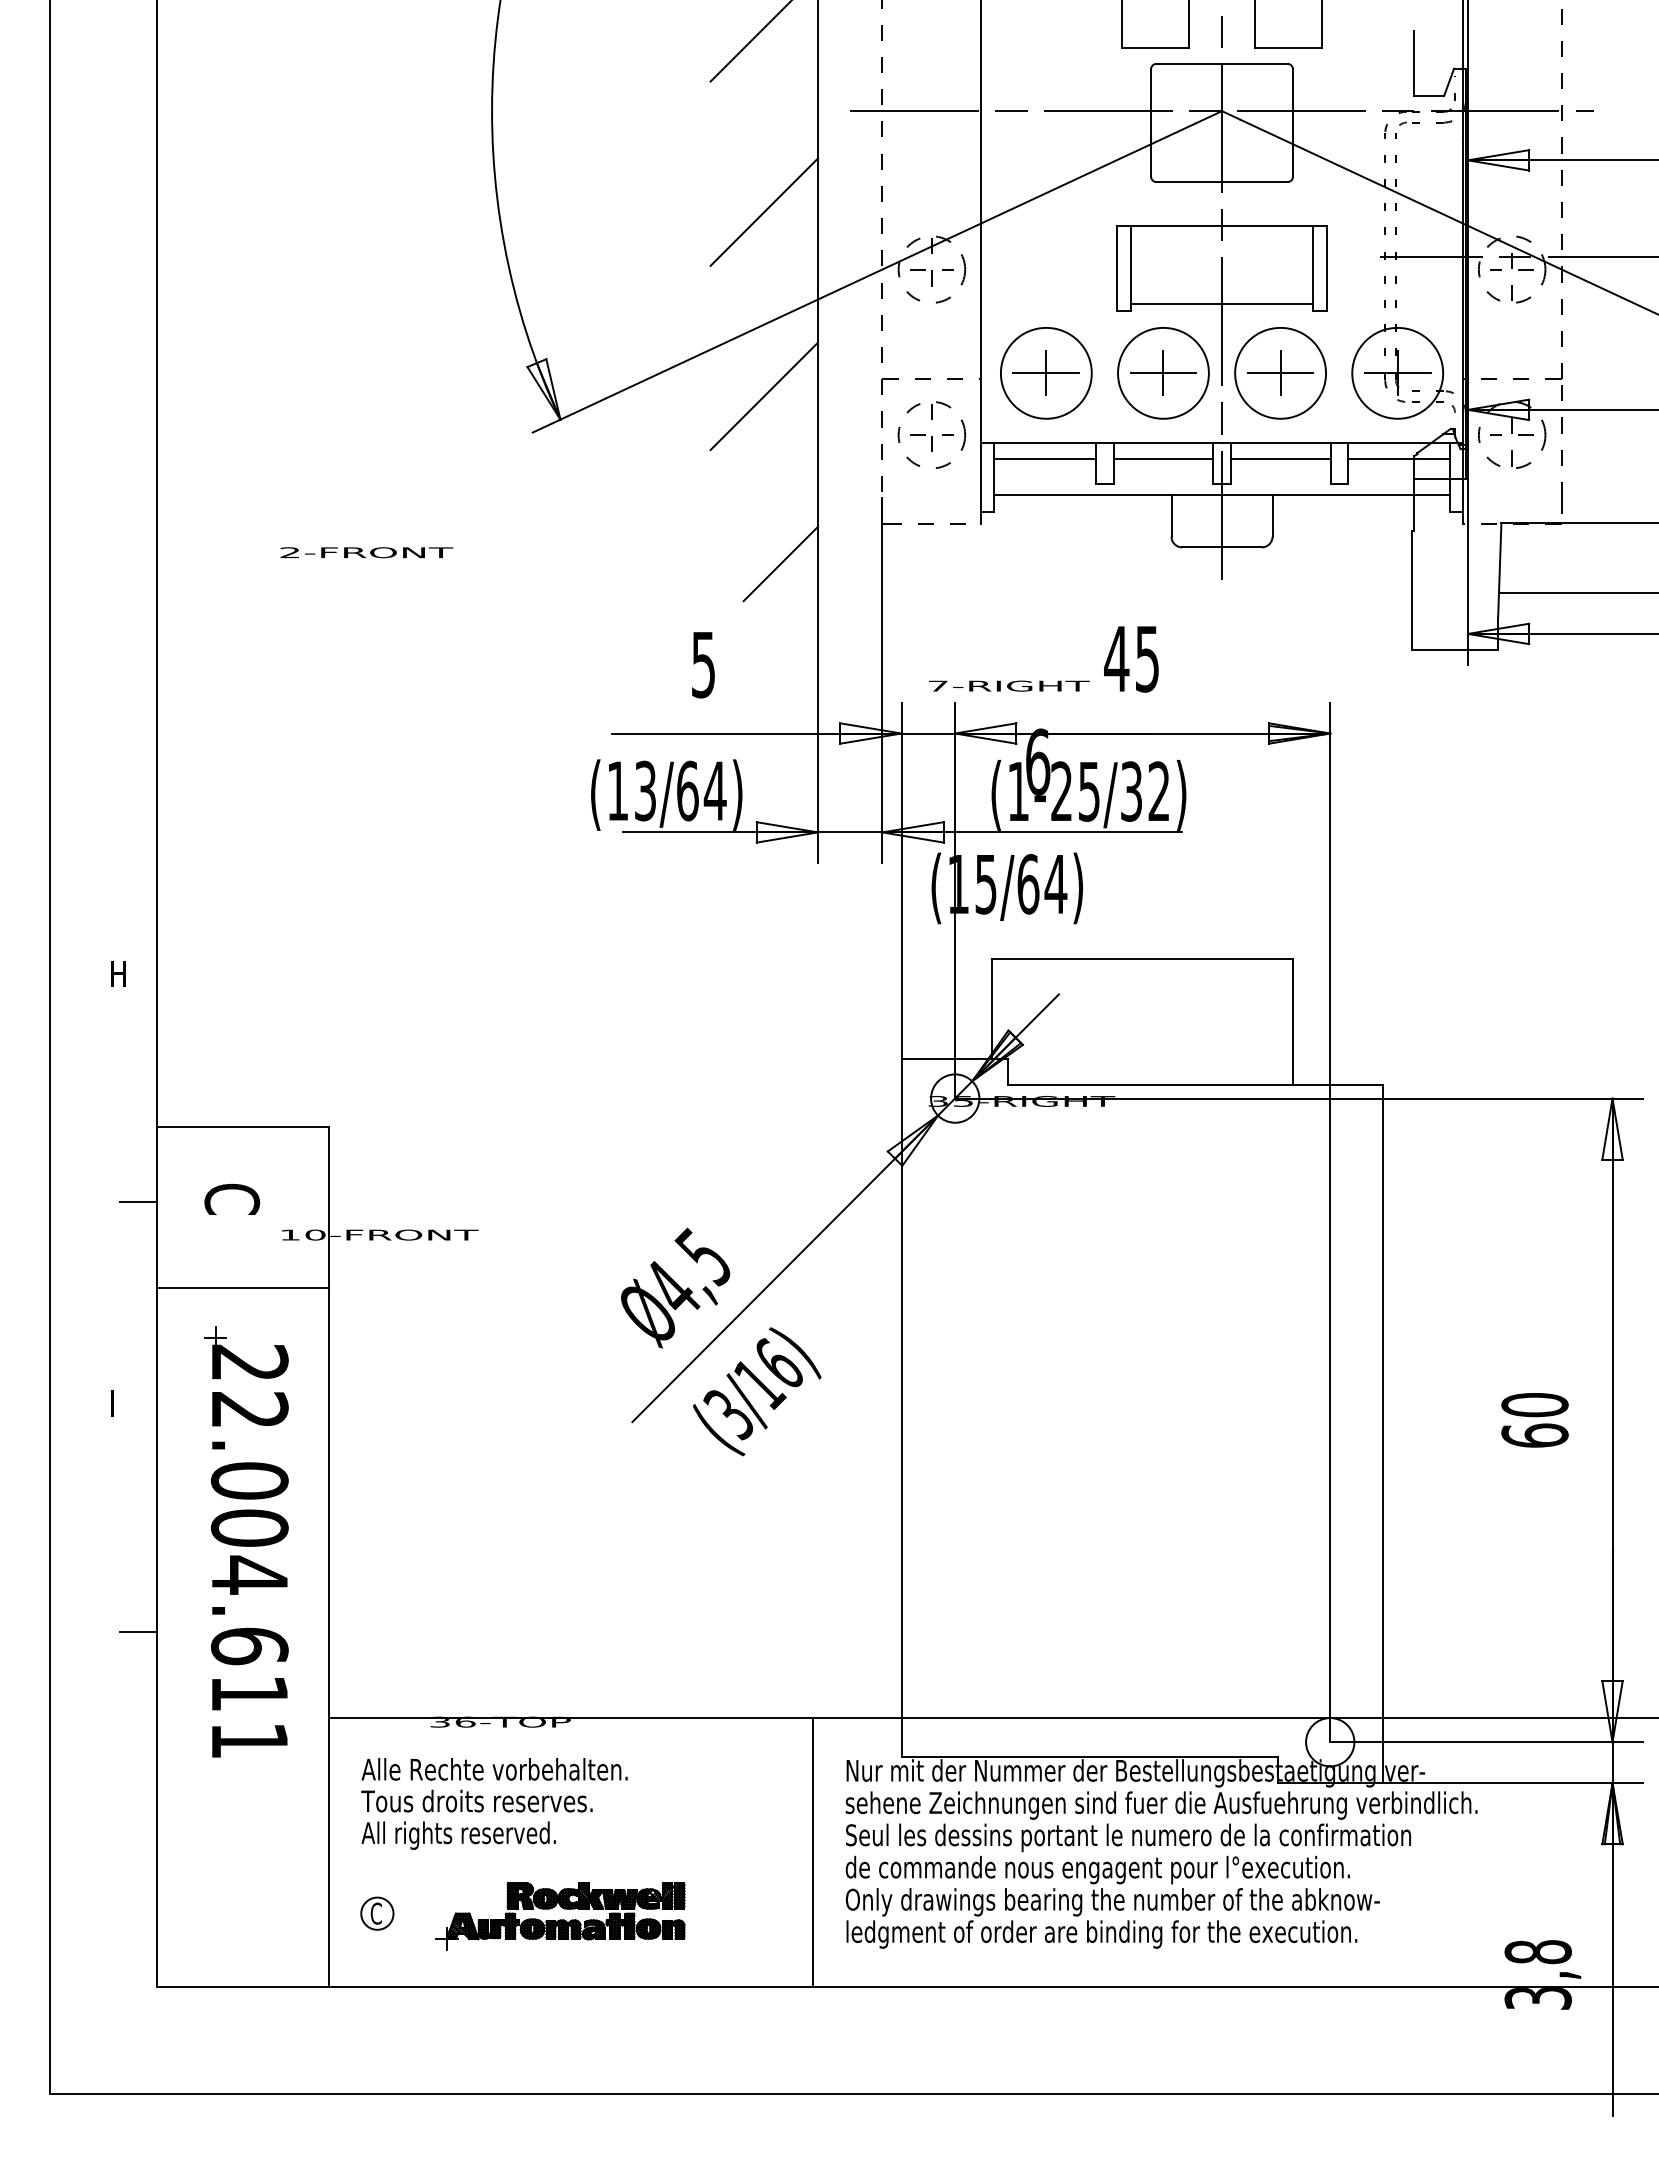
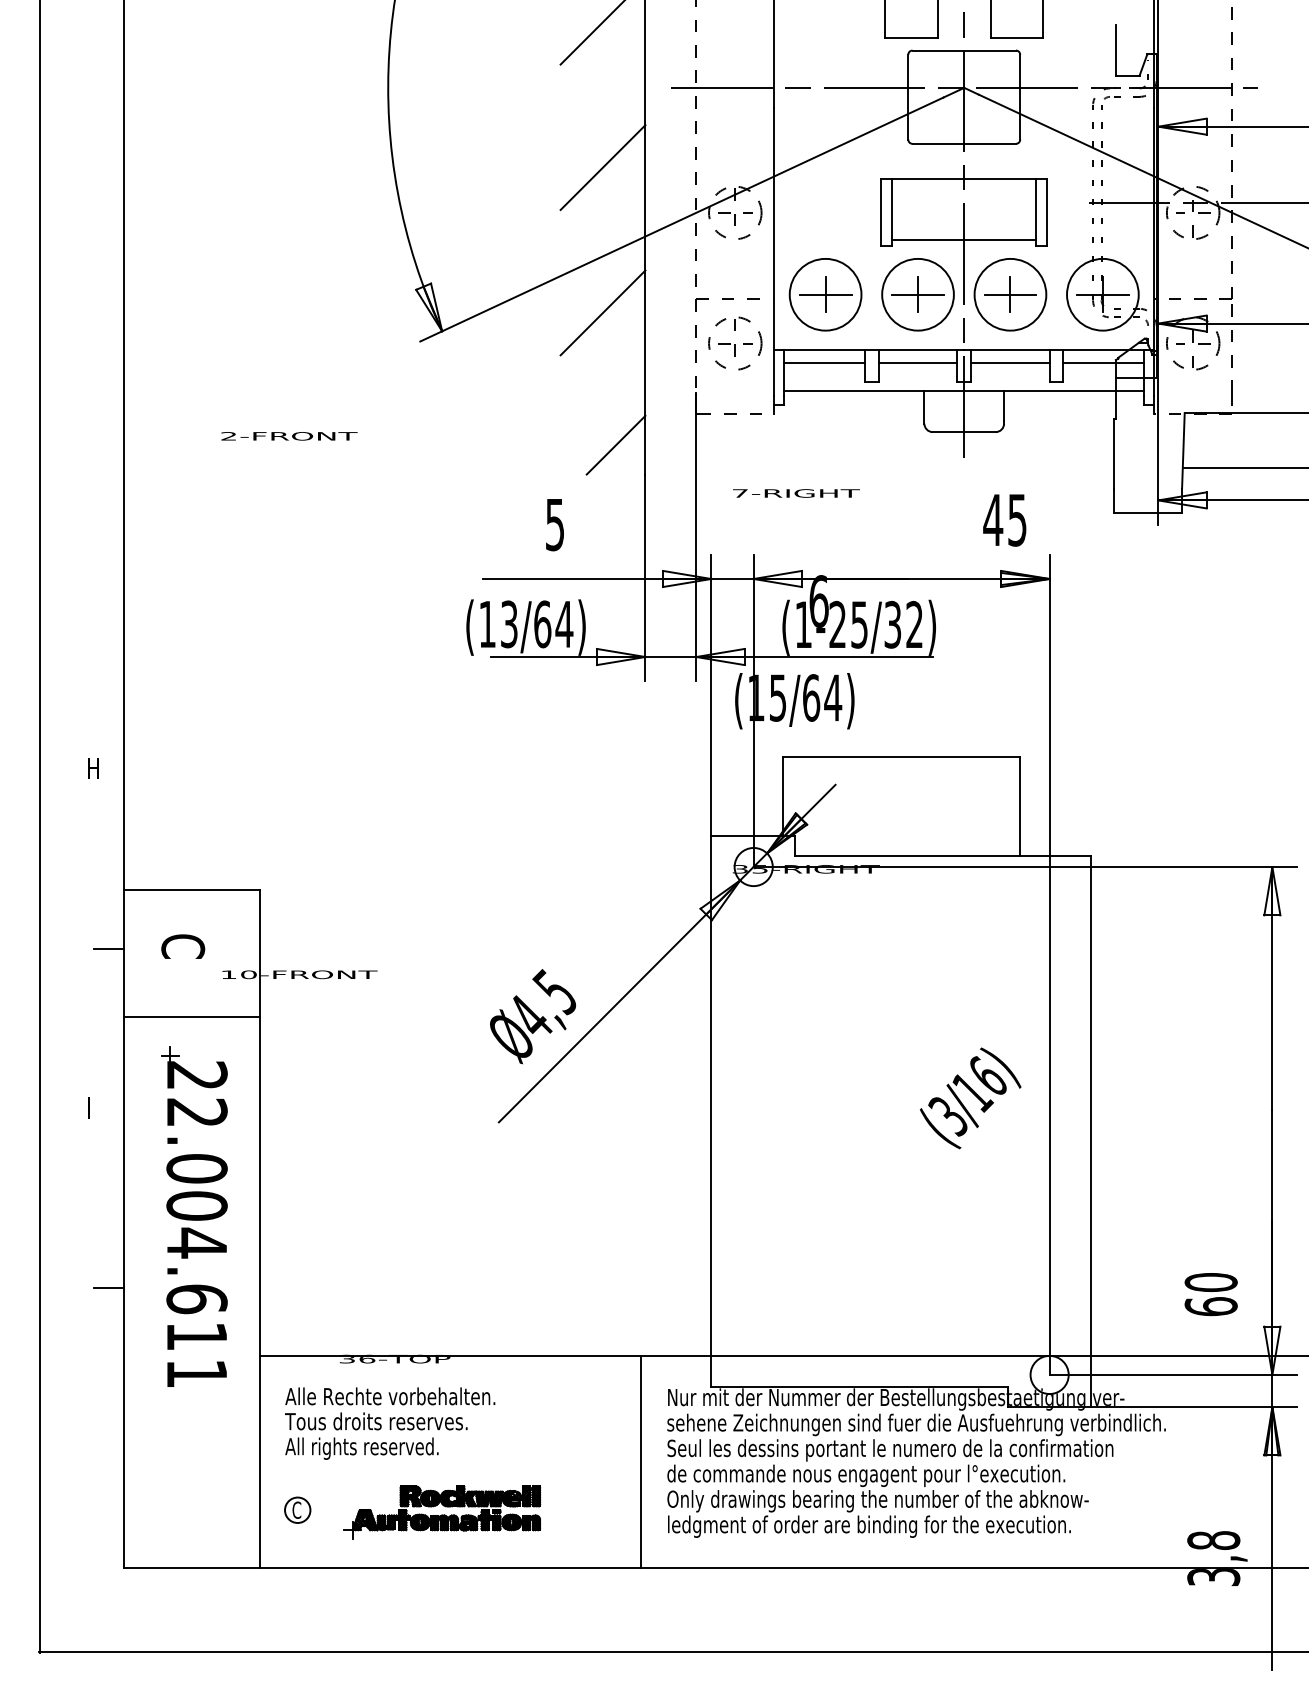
text: (1131, 659) -> (1004, 520), moved
text: (1009, 685) -> (796, 492), moved
text: (756, 1391) -> (970, 1098), moved
text: (1534, 1420) -> (1210, 1294), moved

